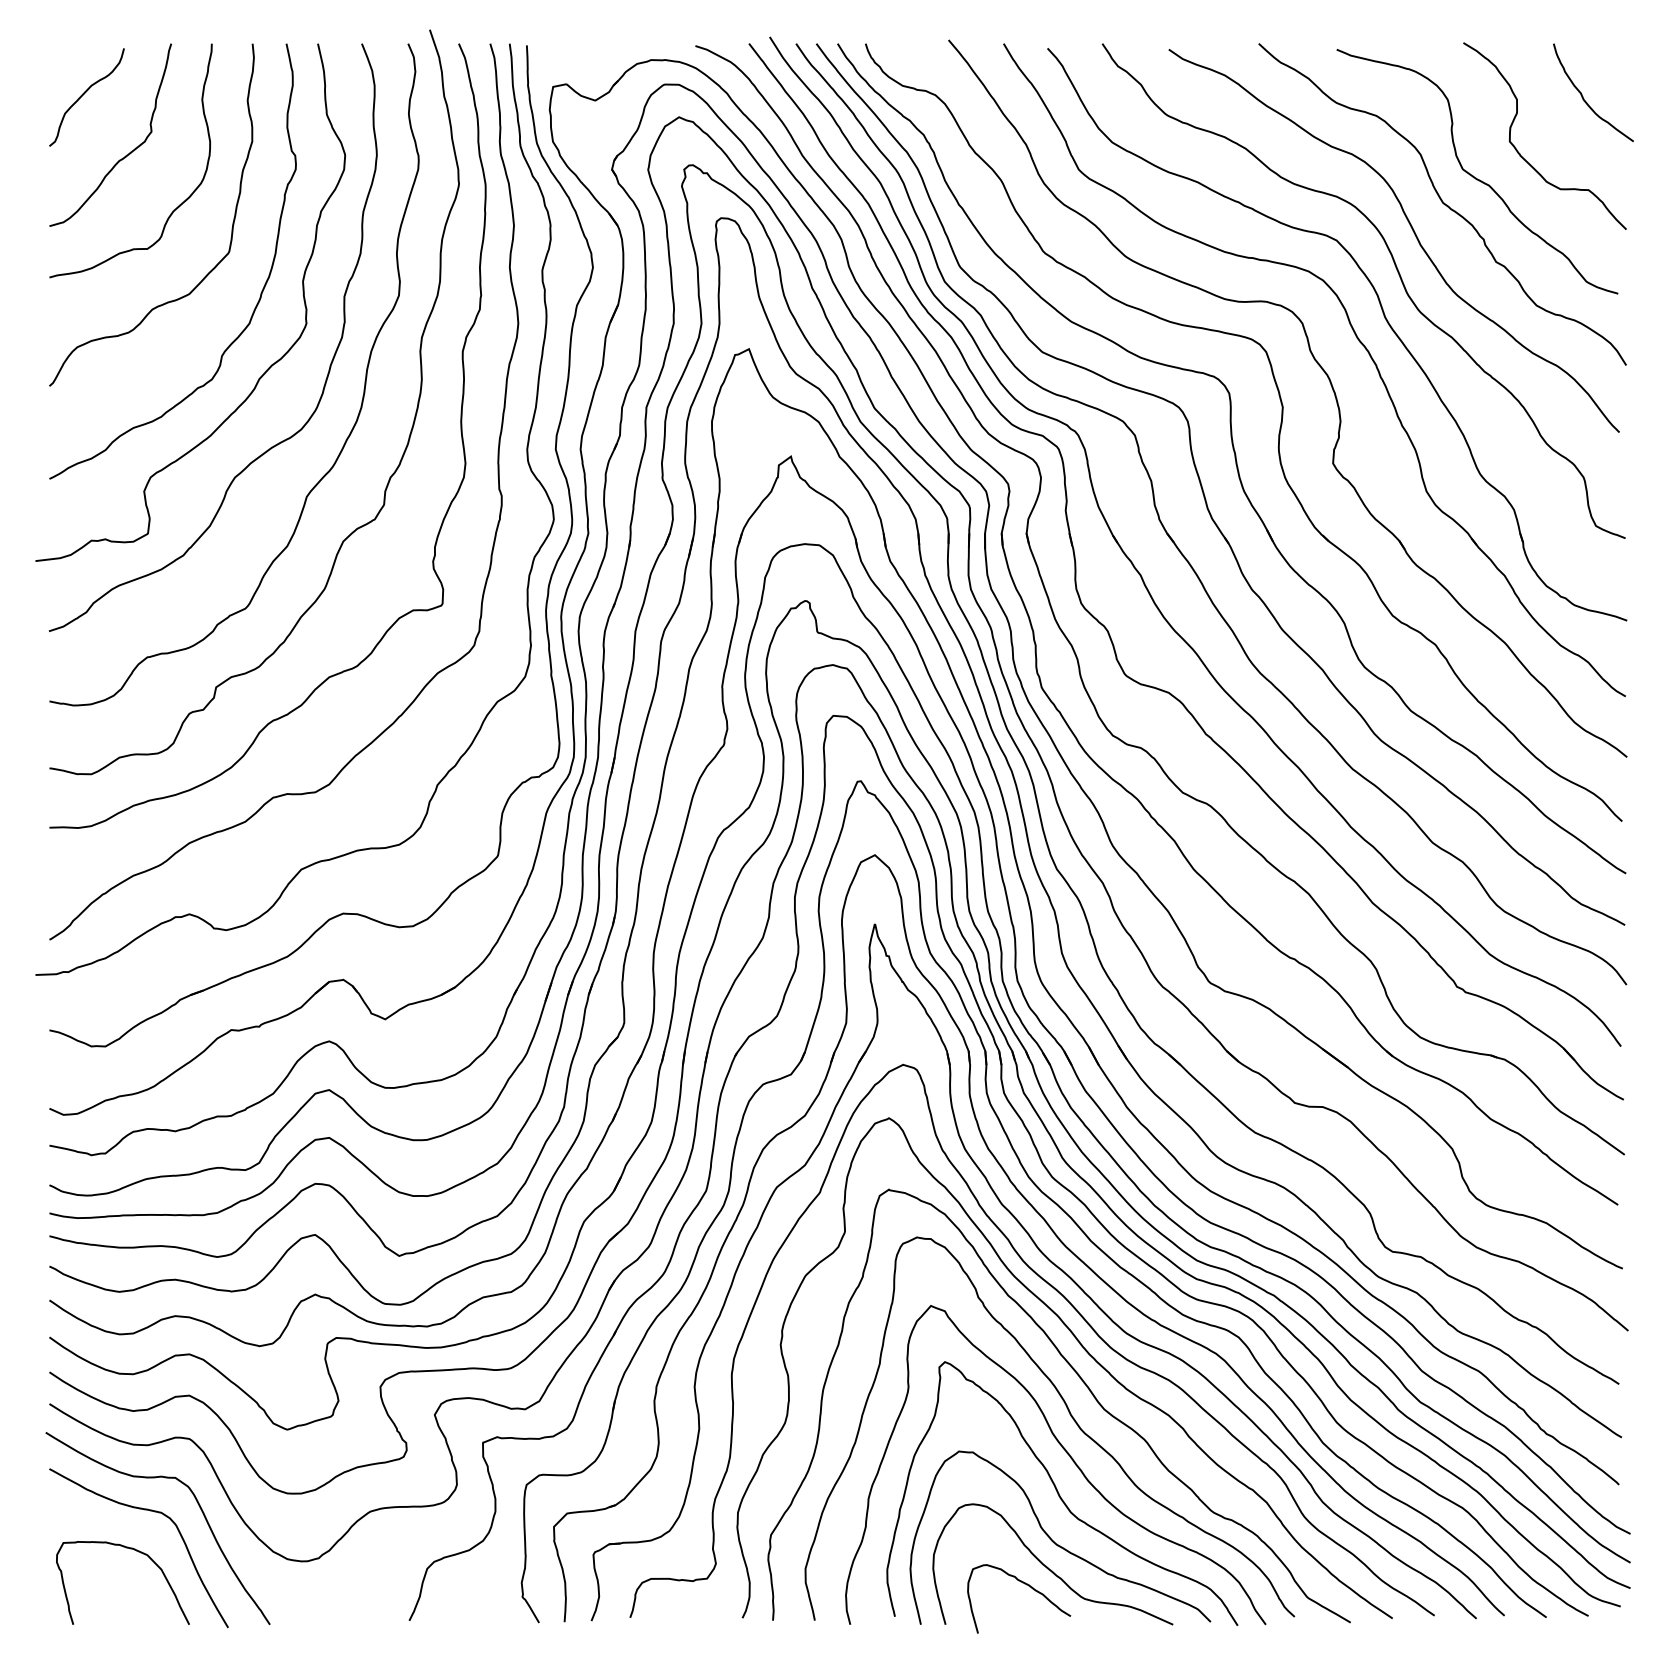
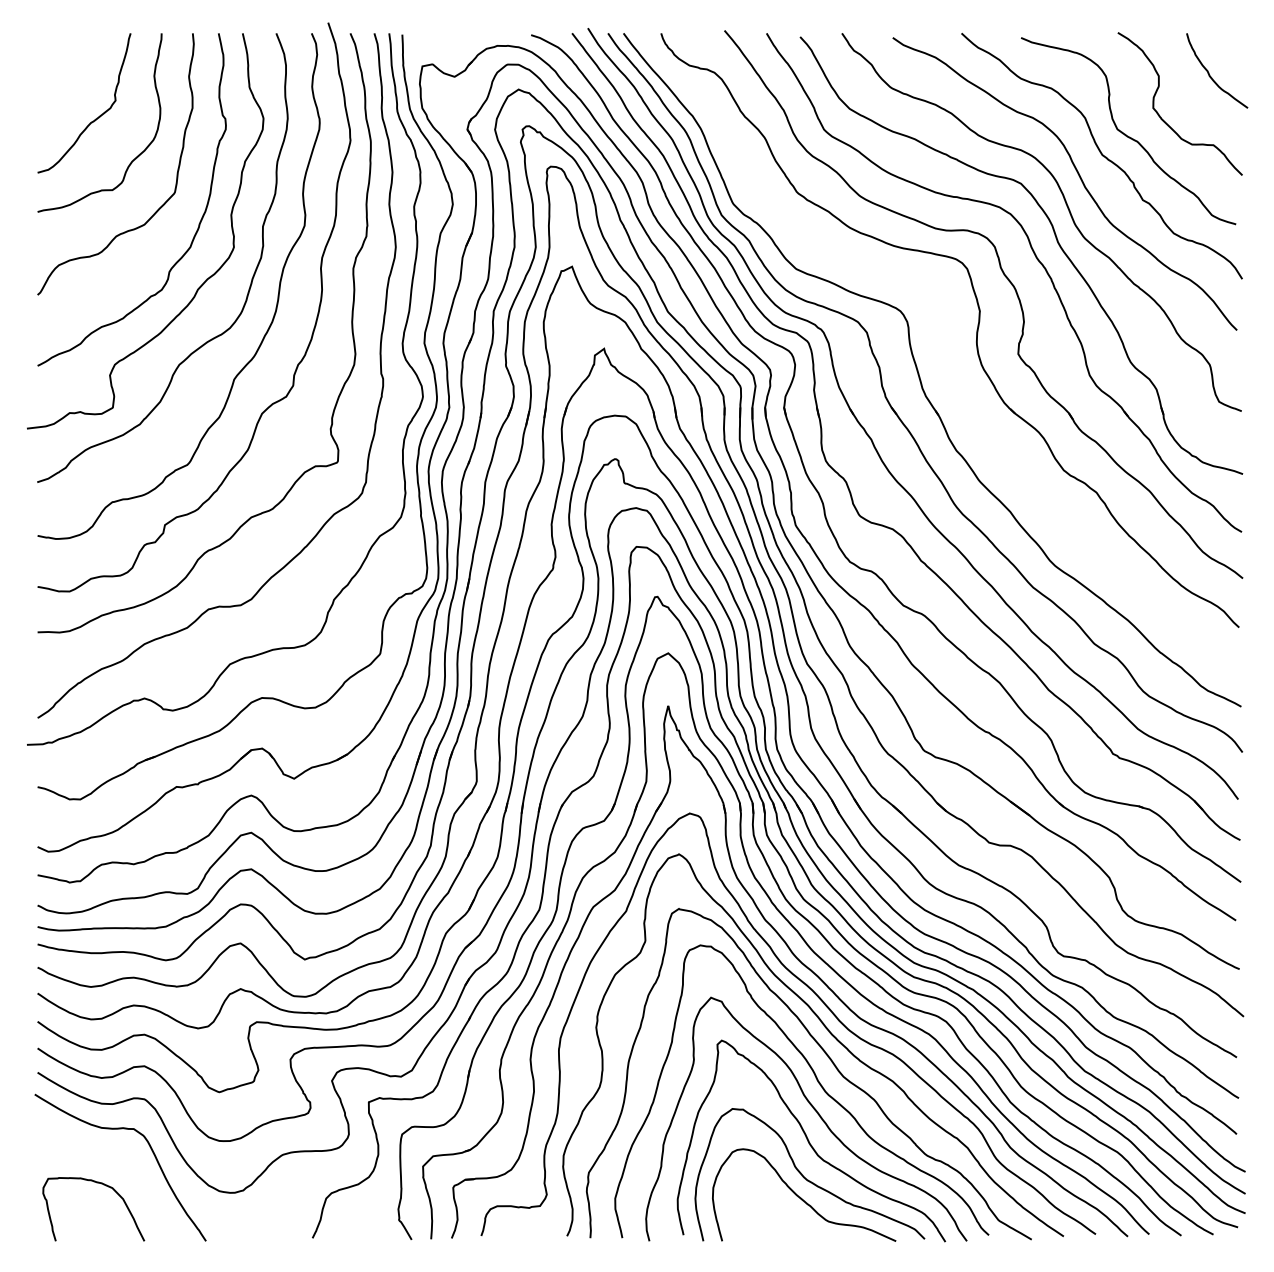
curve: (84, 94) -> (64, 72), removed
part: (1231, 458) -> (940, 350), removed
curve: (144, 1510) -> (110, 1153), removed
curve: (1026, 1585) -> (784, 1211), removed

